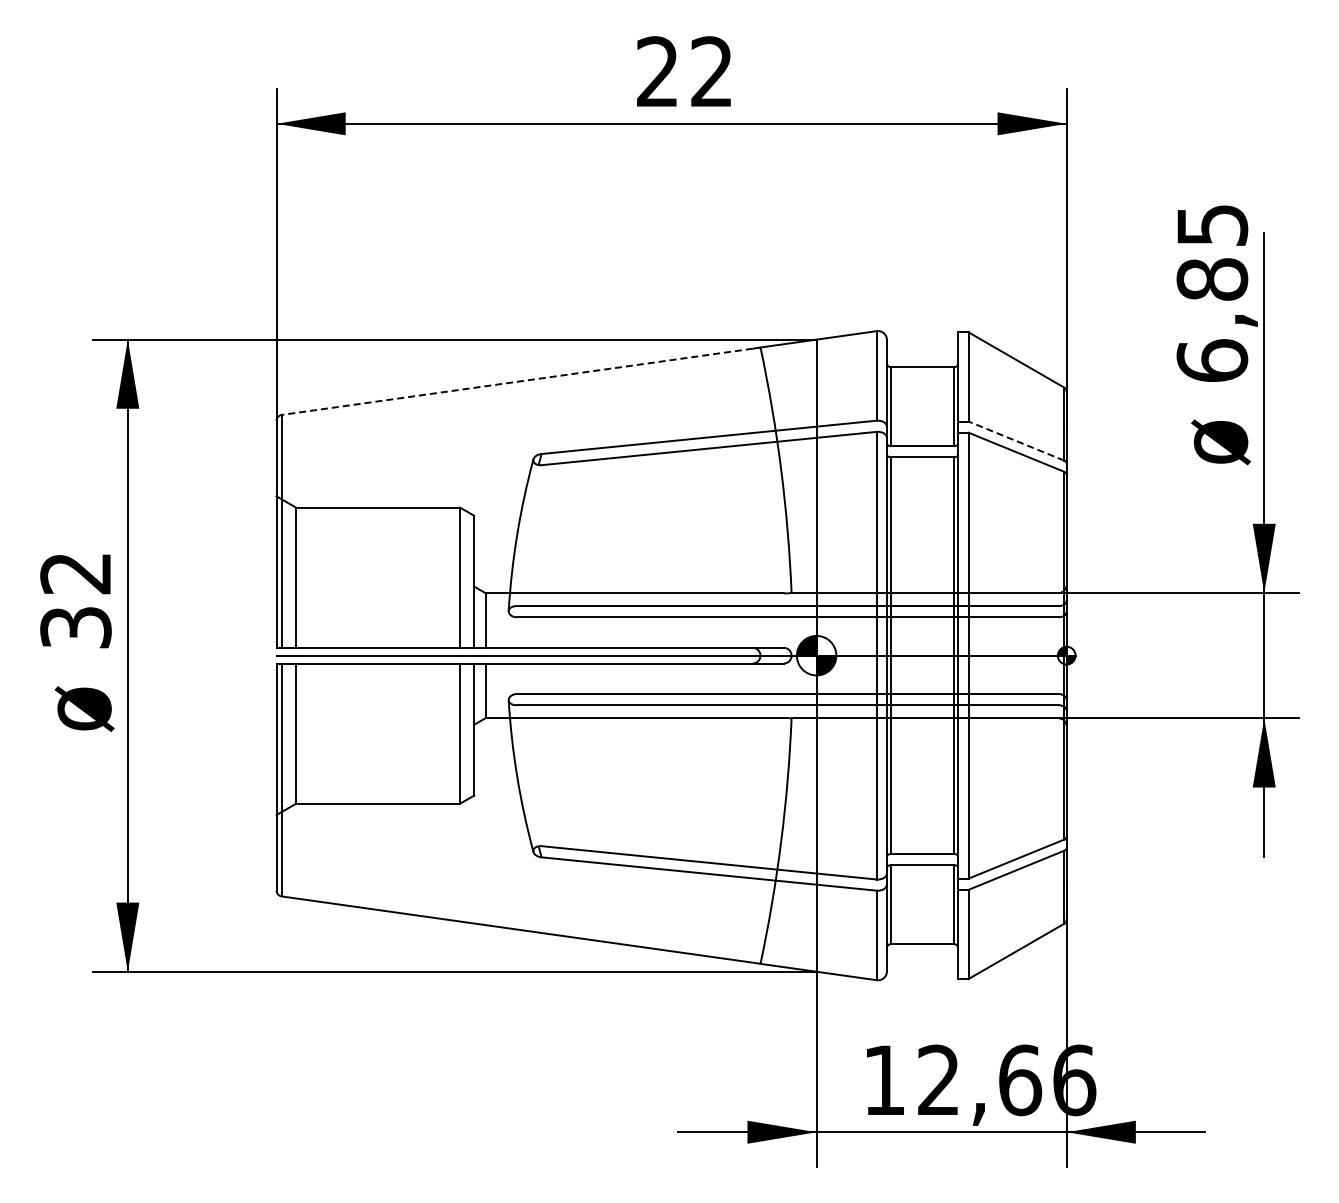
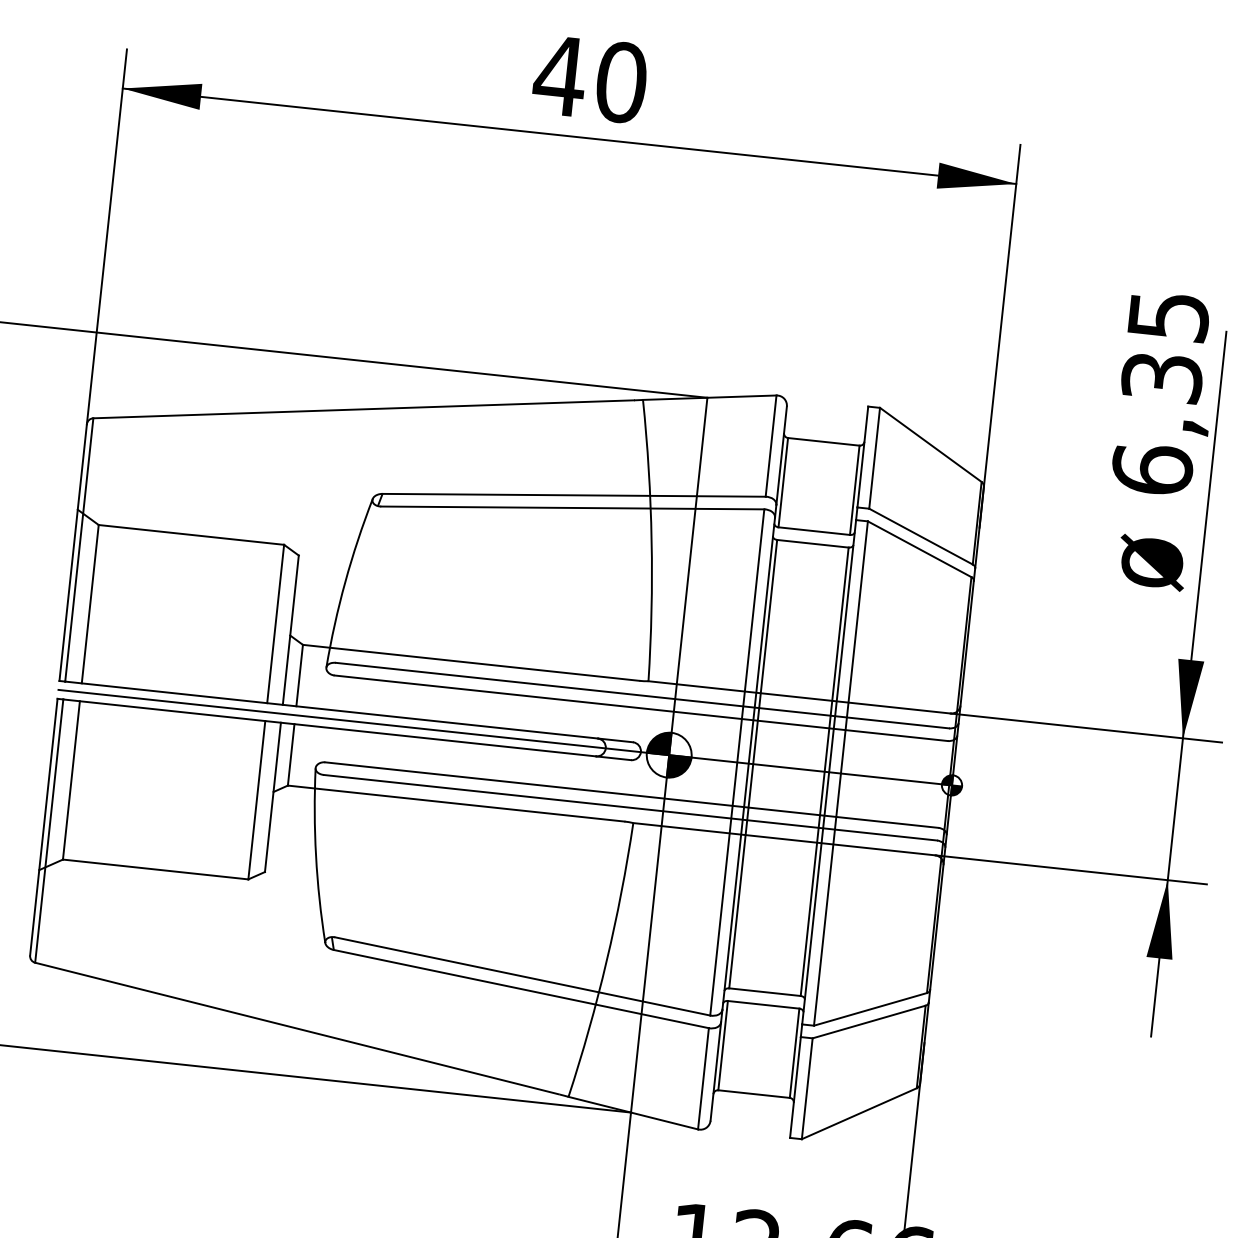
text: (684, 71) -> (590, 78), 22 -> 40
text: (1212, 279) -> (1162, 377), 6,85 -> 6,35
line: (517, 381) -> (364, 408), dashed -> solid
line: (1016, 441) -> (921, 537), dashed -> solid

